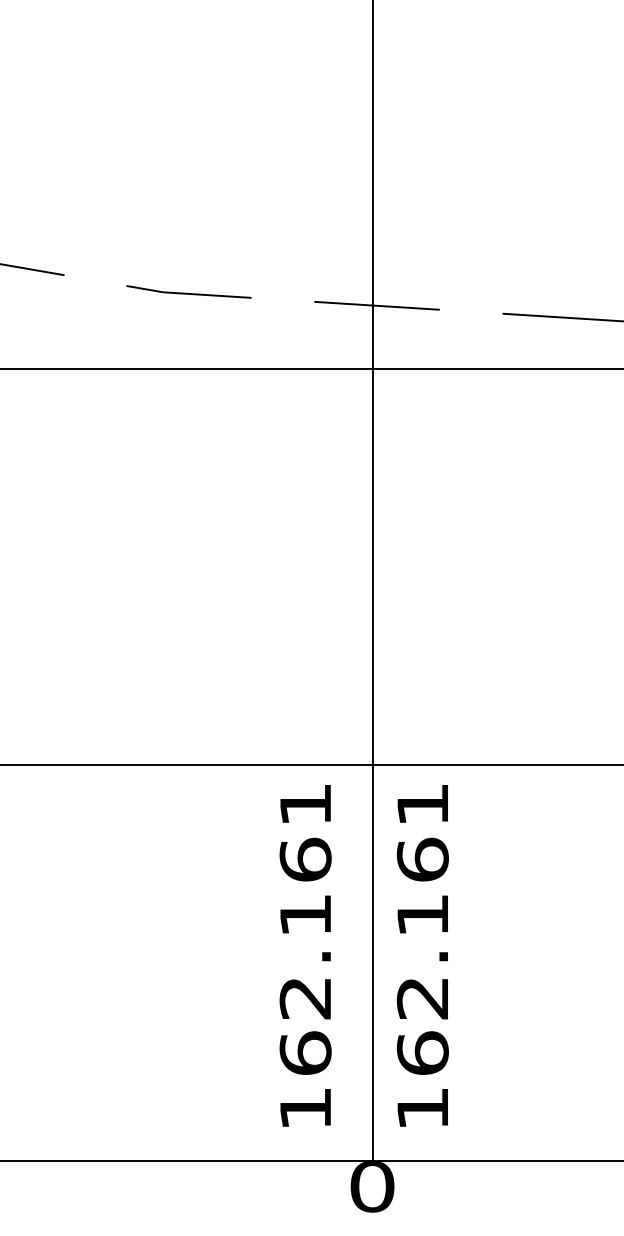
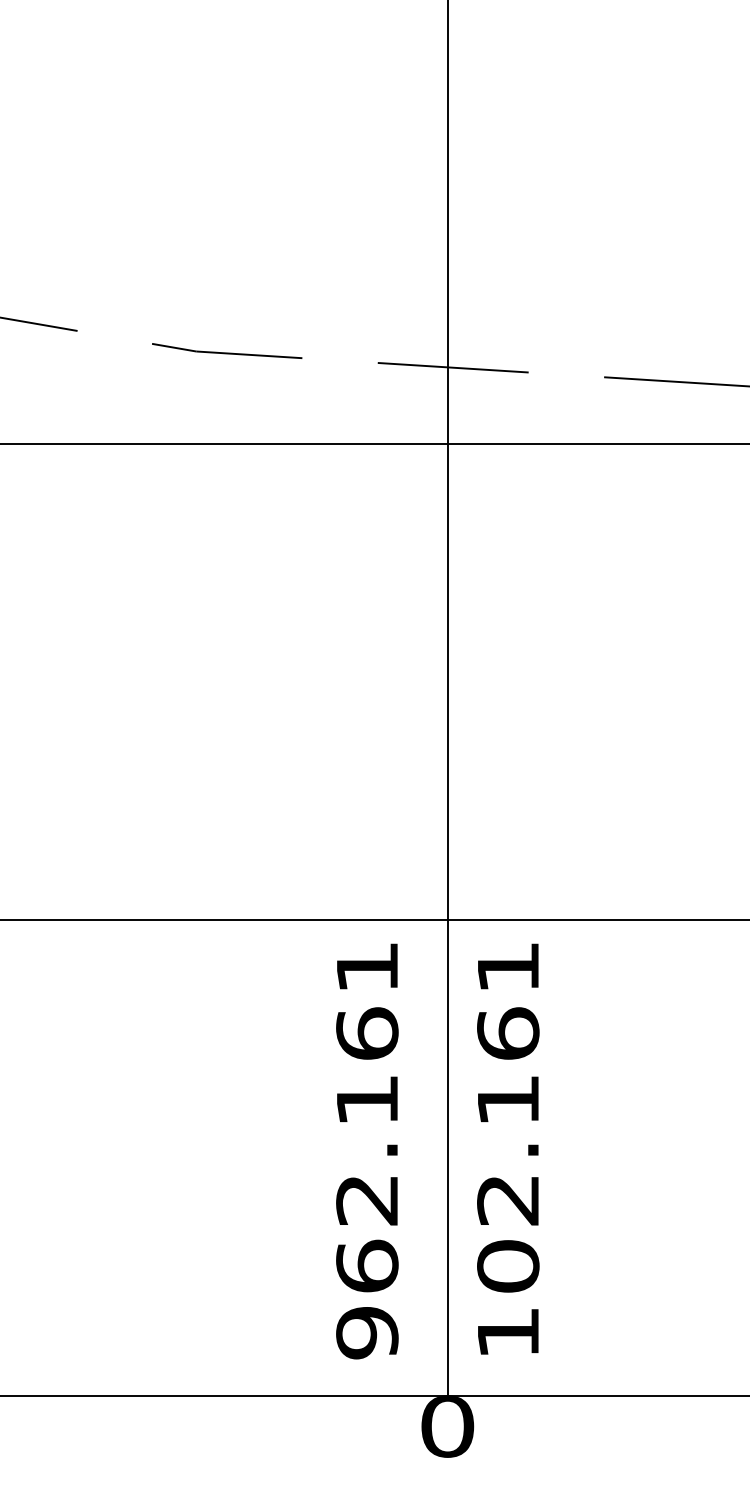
text: (422, 1053) -> (507, 1266), 162.161 -> 102.161
text: (305, 1108) -> (367, 1332), 162.161 -> 962.161

